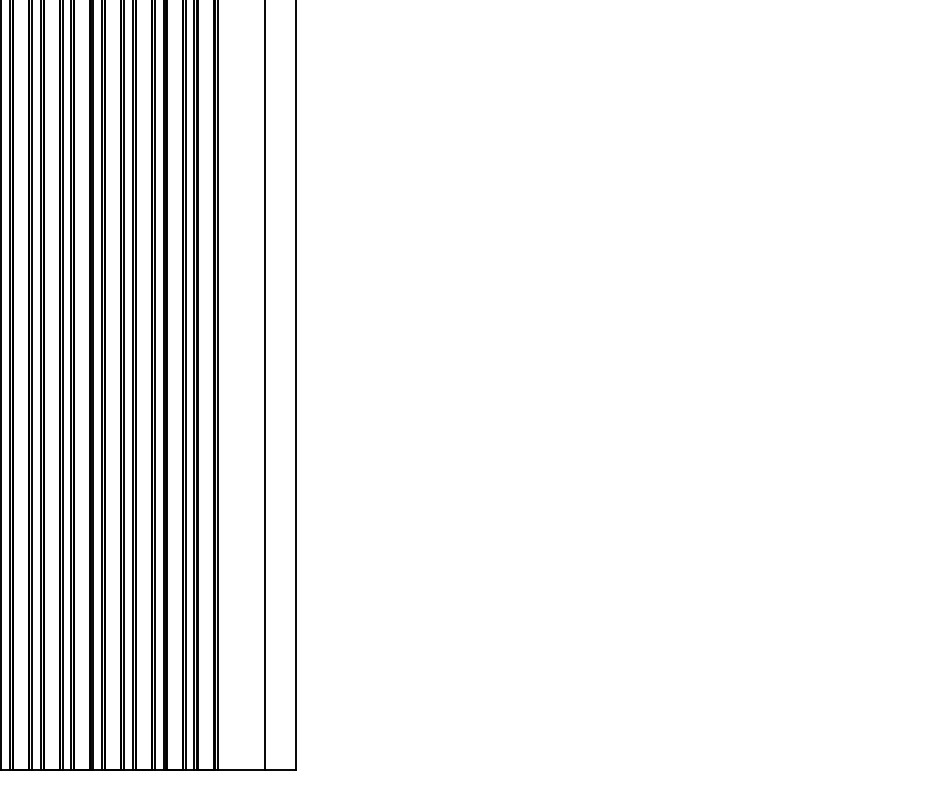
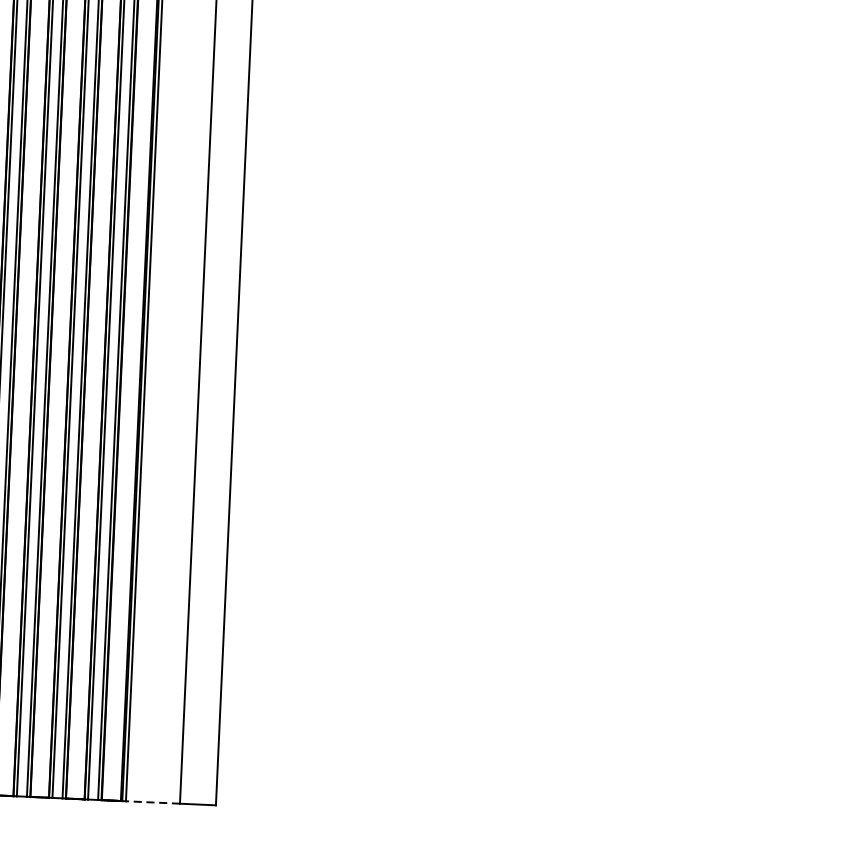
line: (241, 770) -> (152, 802), solid -> dashed

